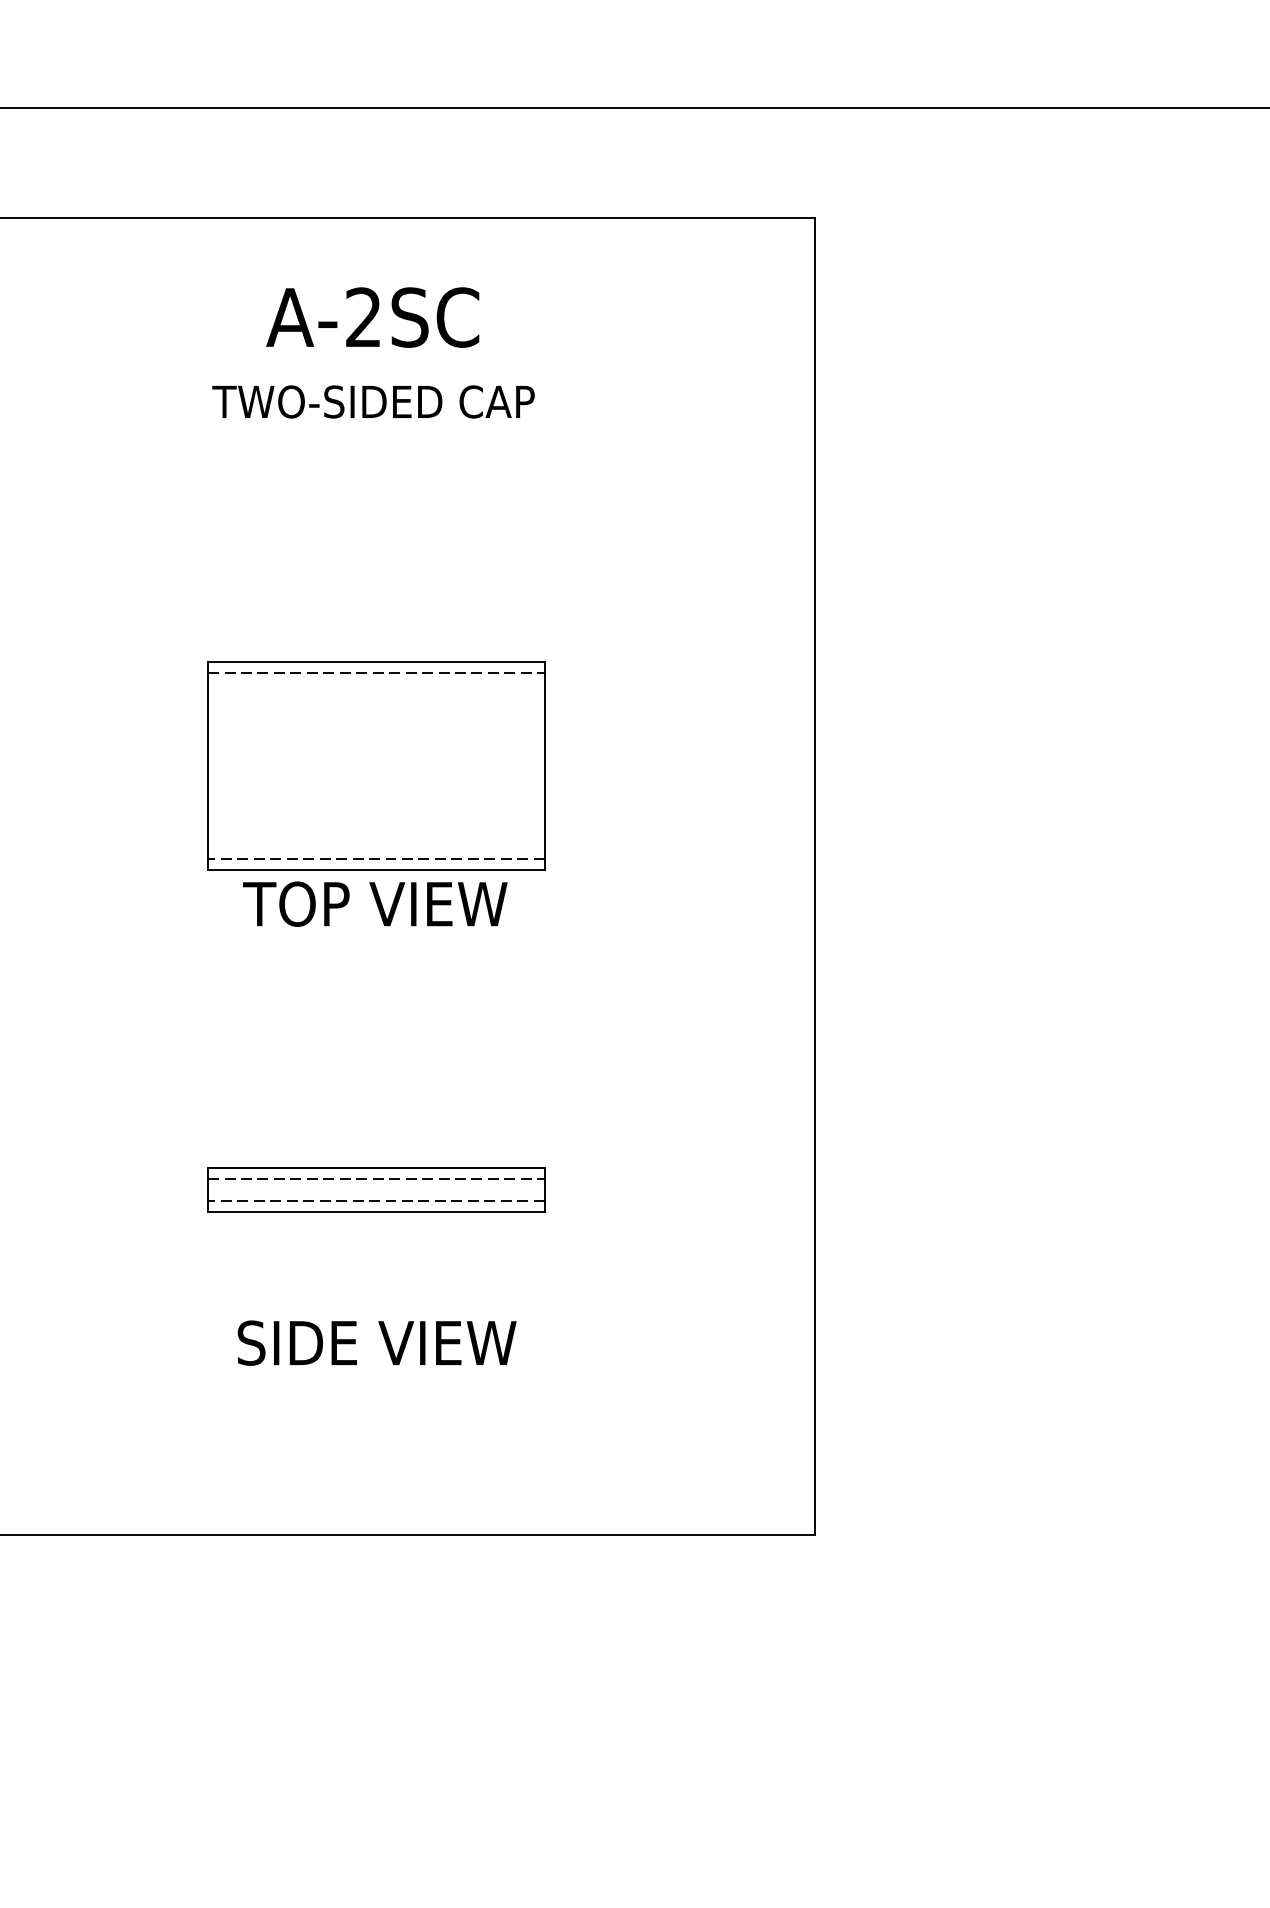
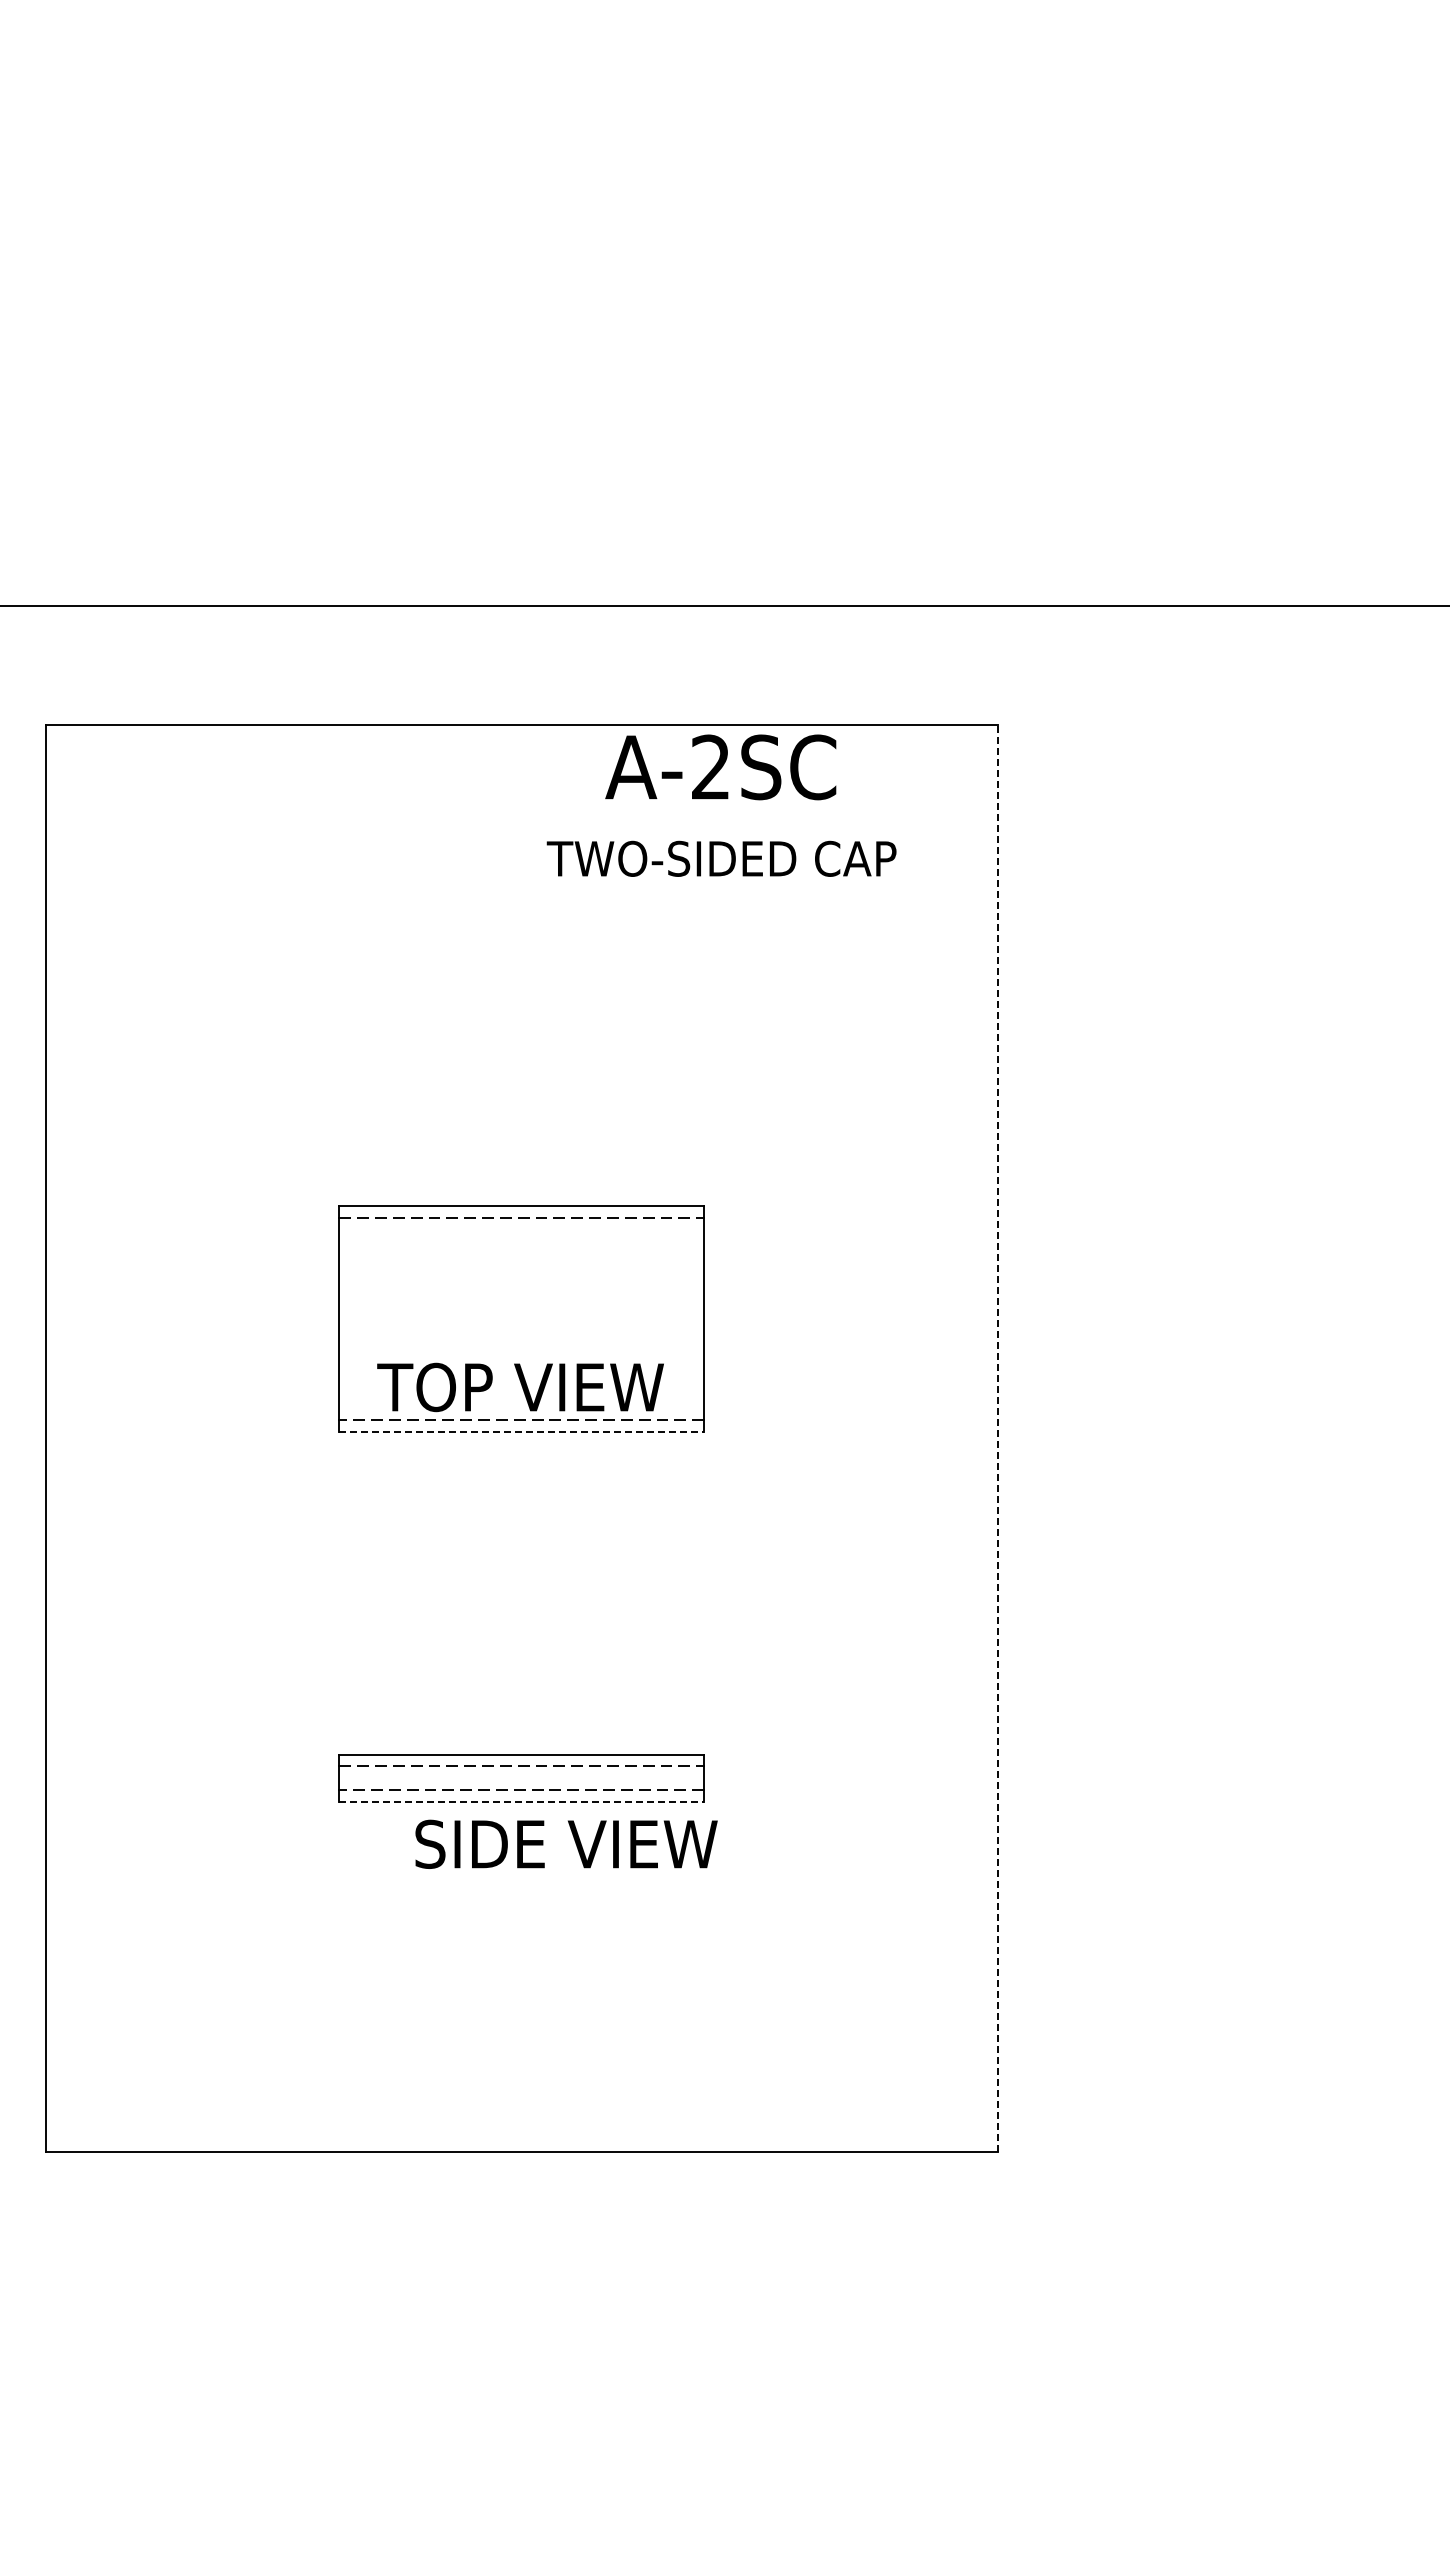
text: (373, 352) -> (721, 805), moved
line: (377, 870) -> (522, 1431), solid -> dashed
line: (815, 876) -> (997, 1438), solid -> dashed
text: (375, 904) -> (520, 1387), moved
line: (377, 1212) -> (522, 1802), solid -> dashed
text: (377, 1342) -> (566, 1843), moved

